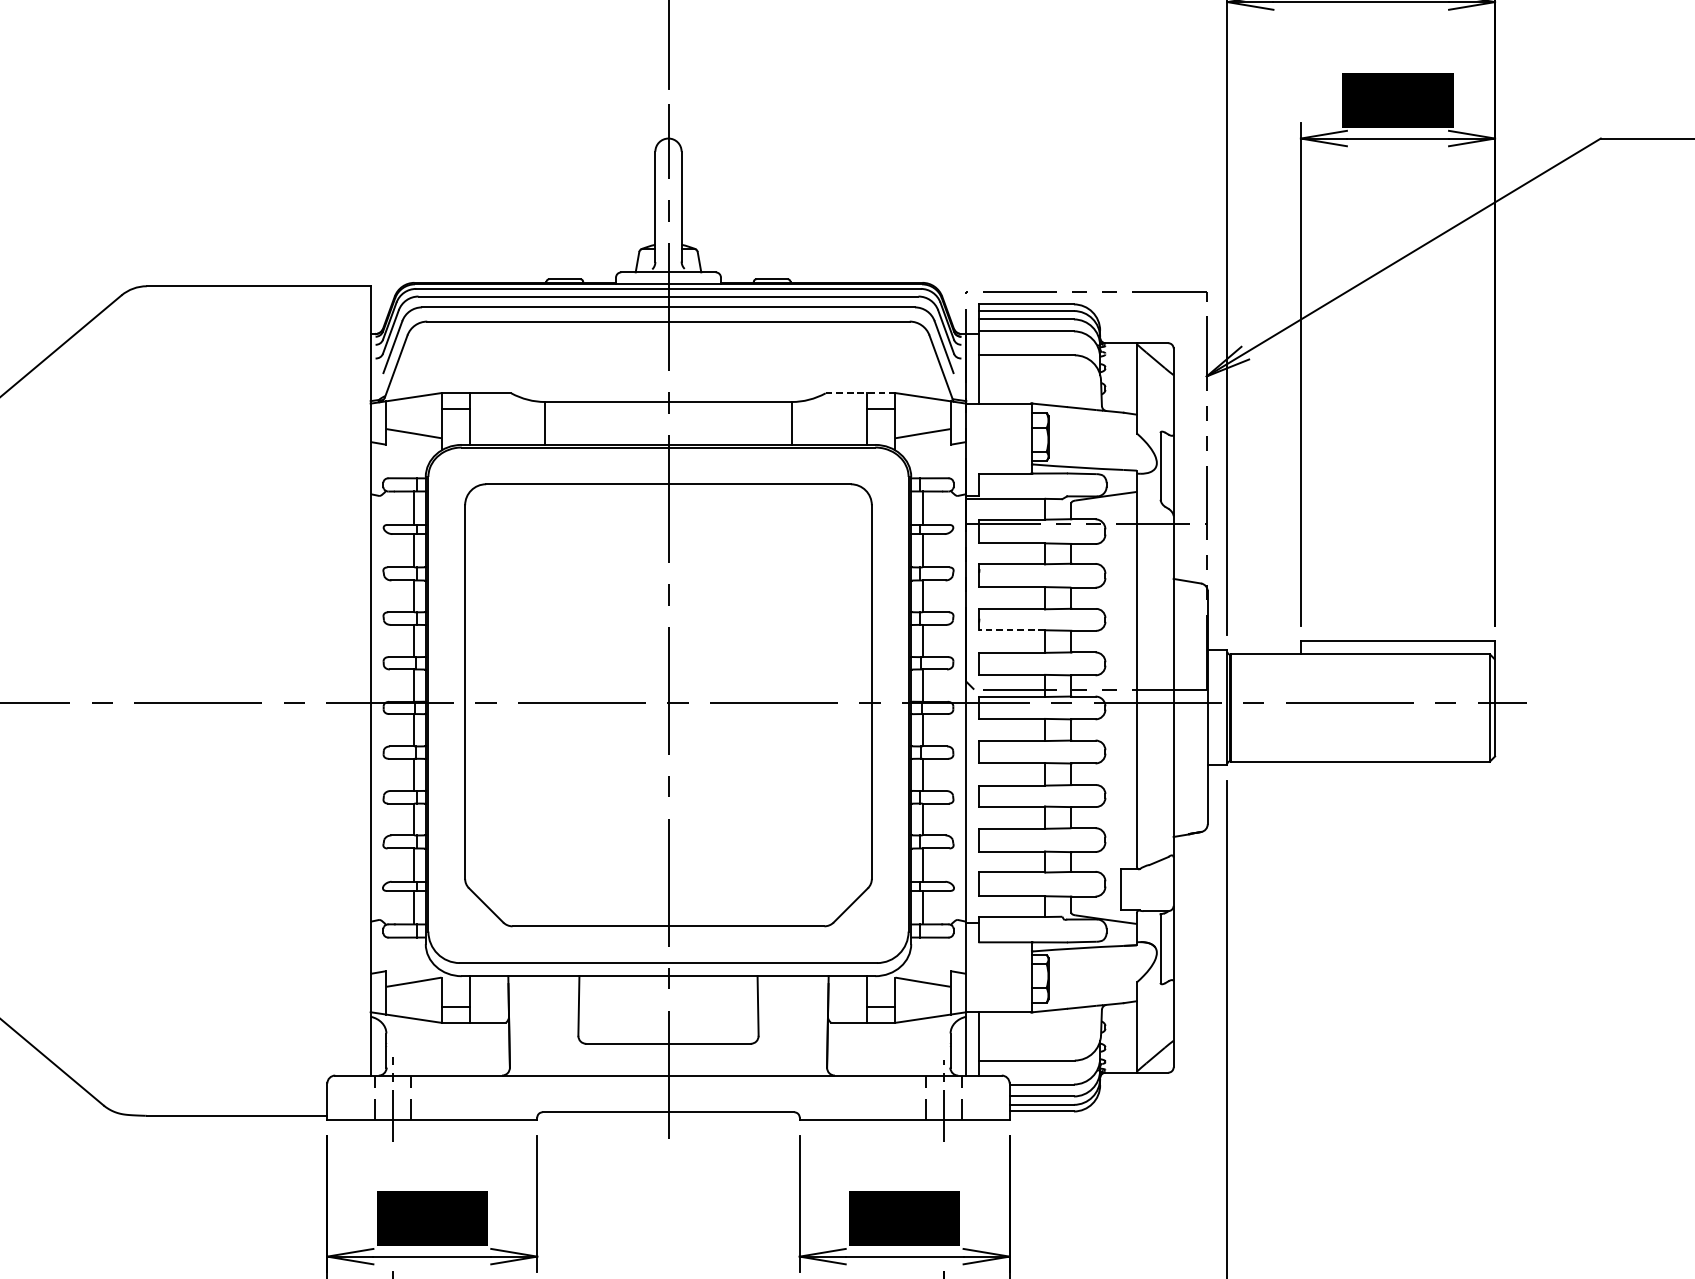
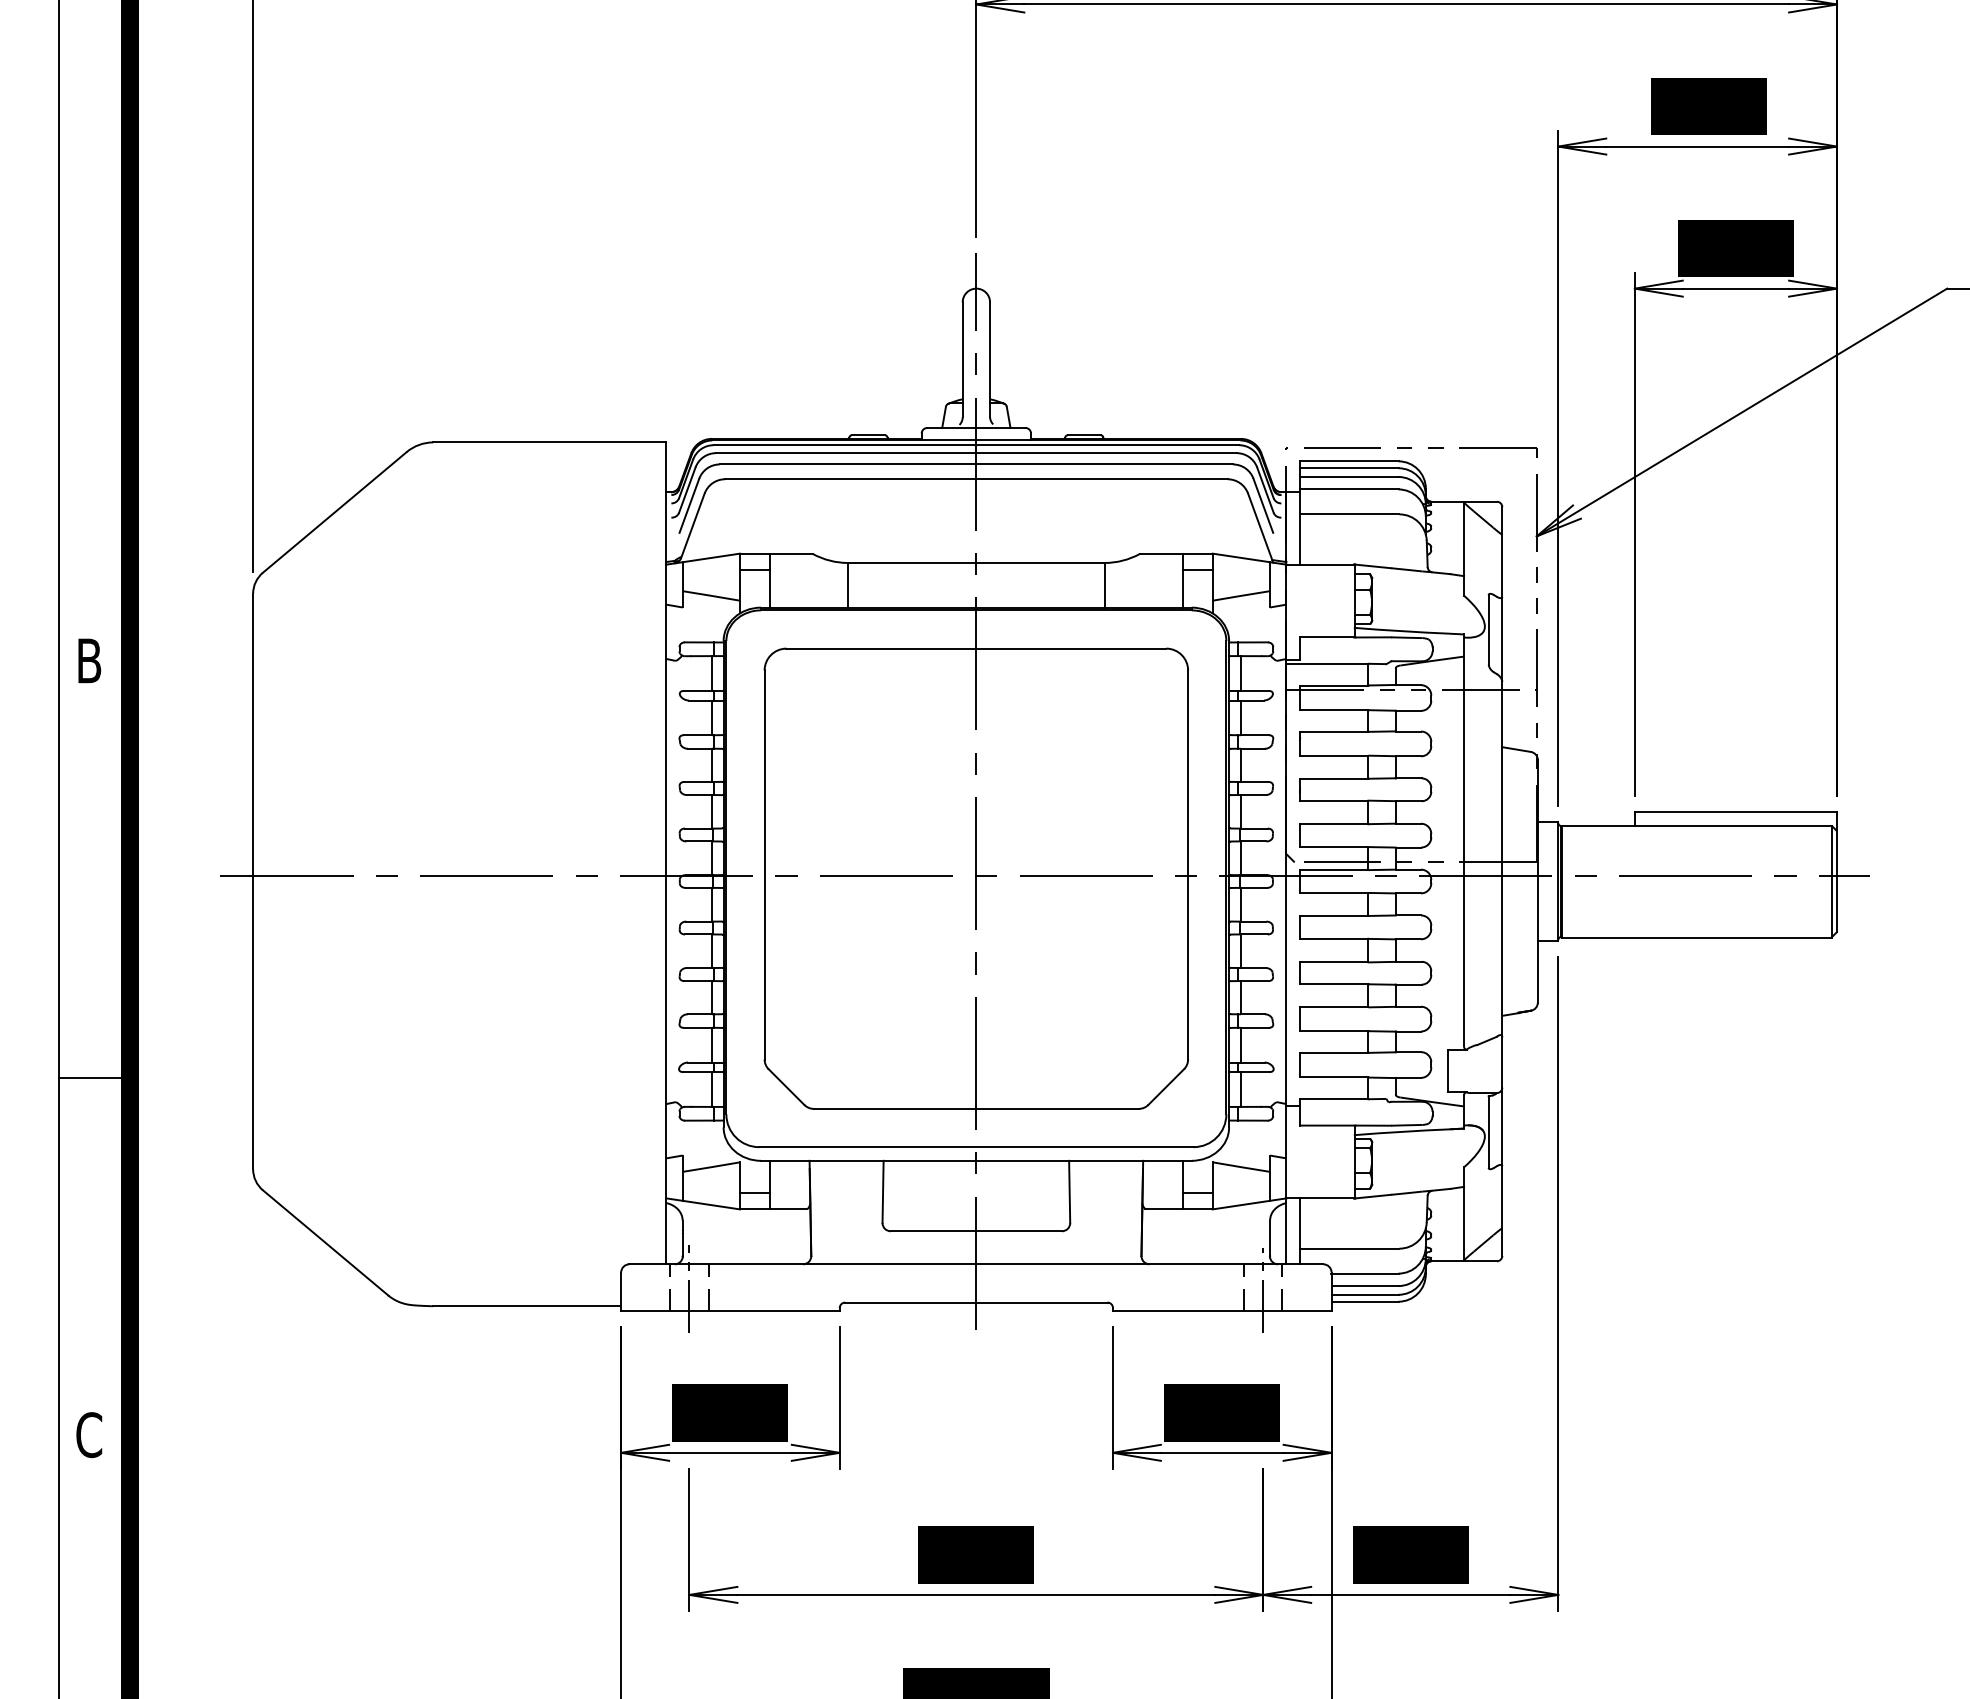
line: (860, 392) -> (1176, 553), dashed -> solid
line: (1011, 630) -> (1333, 800), dashed -> solid

